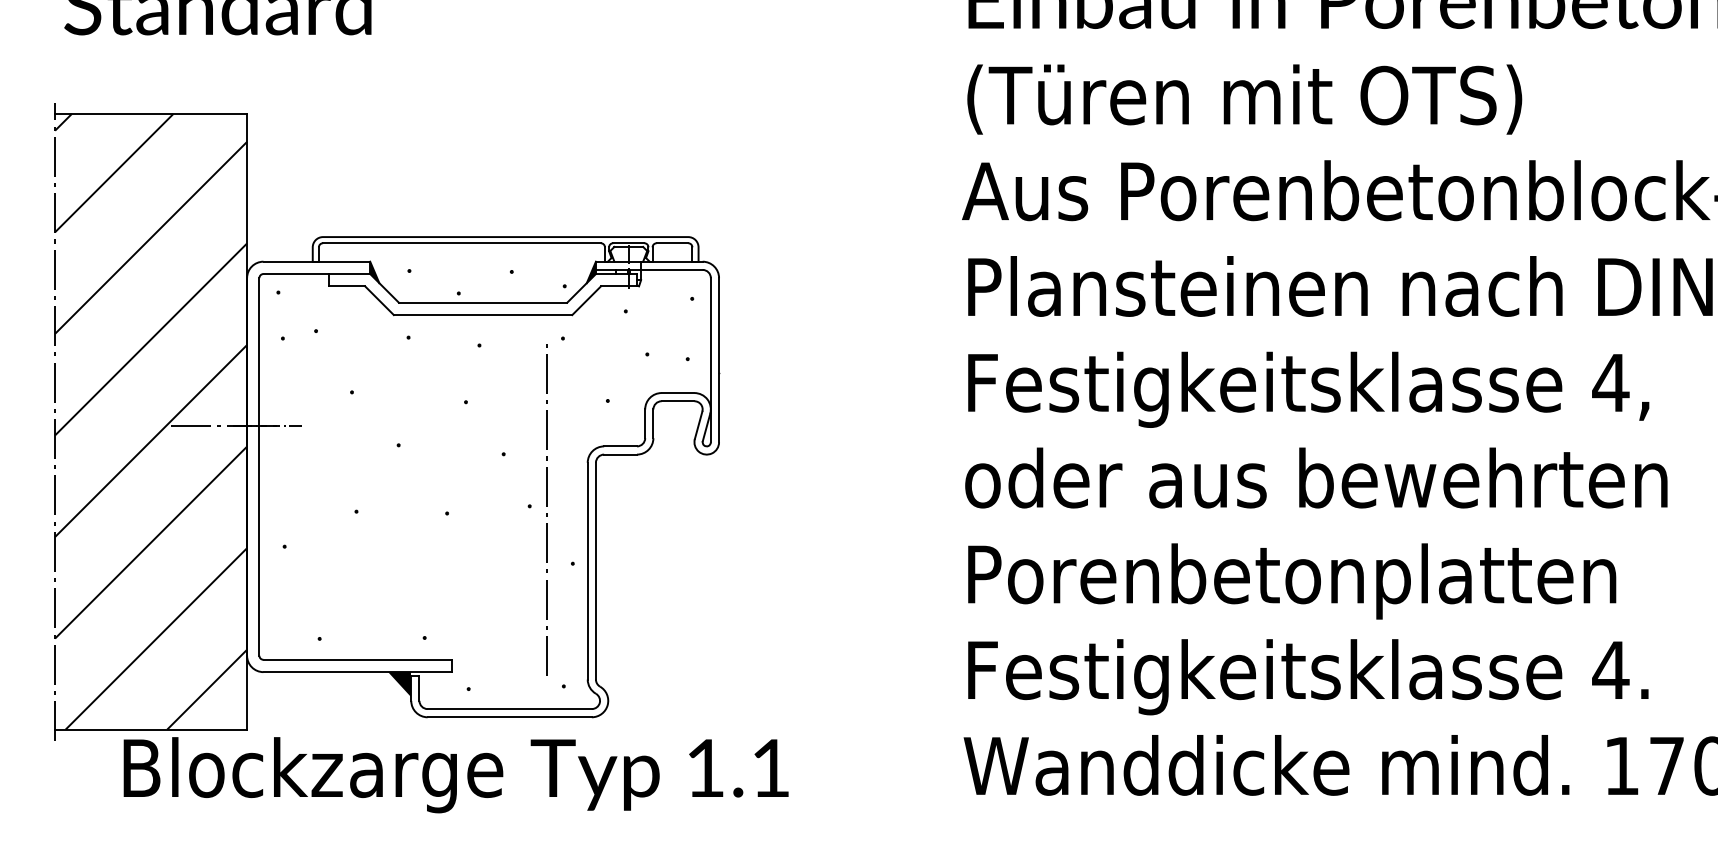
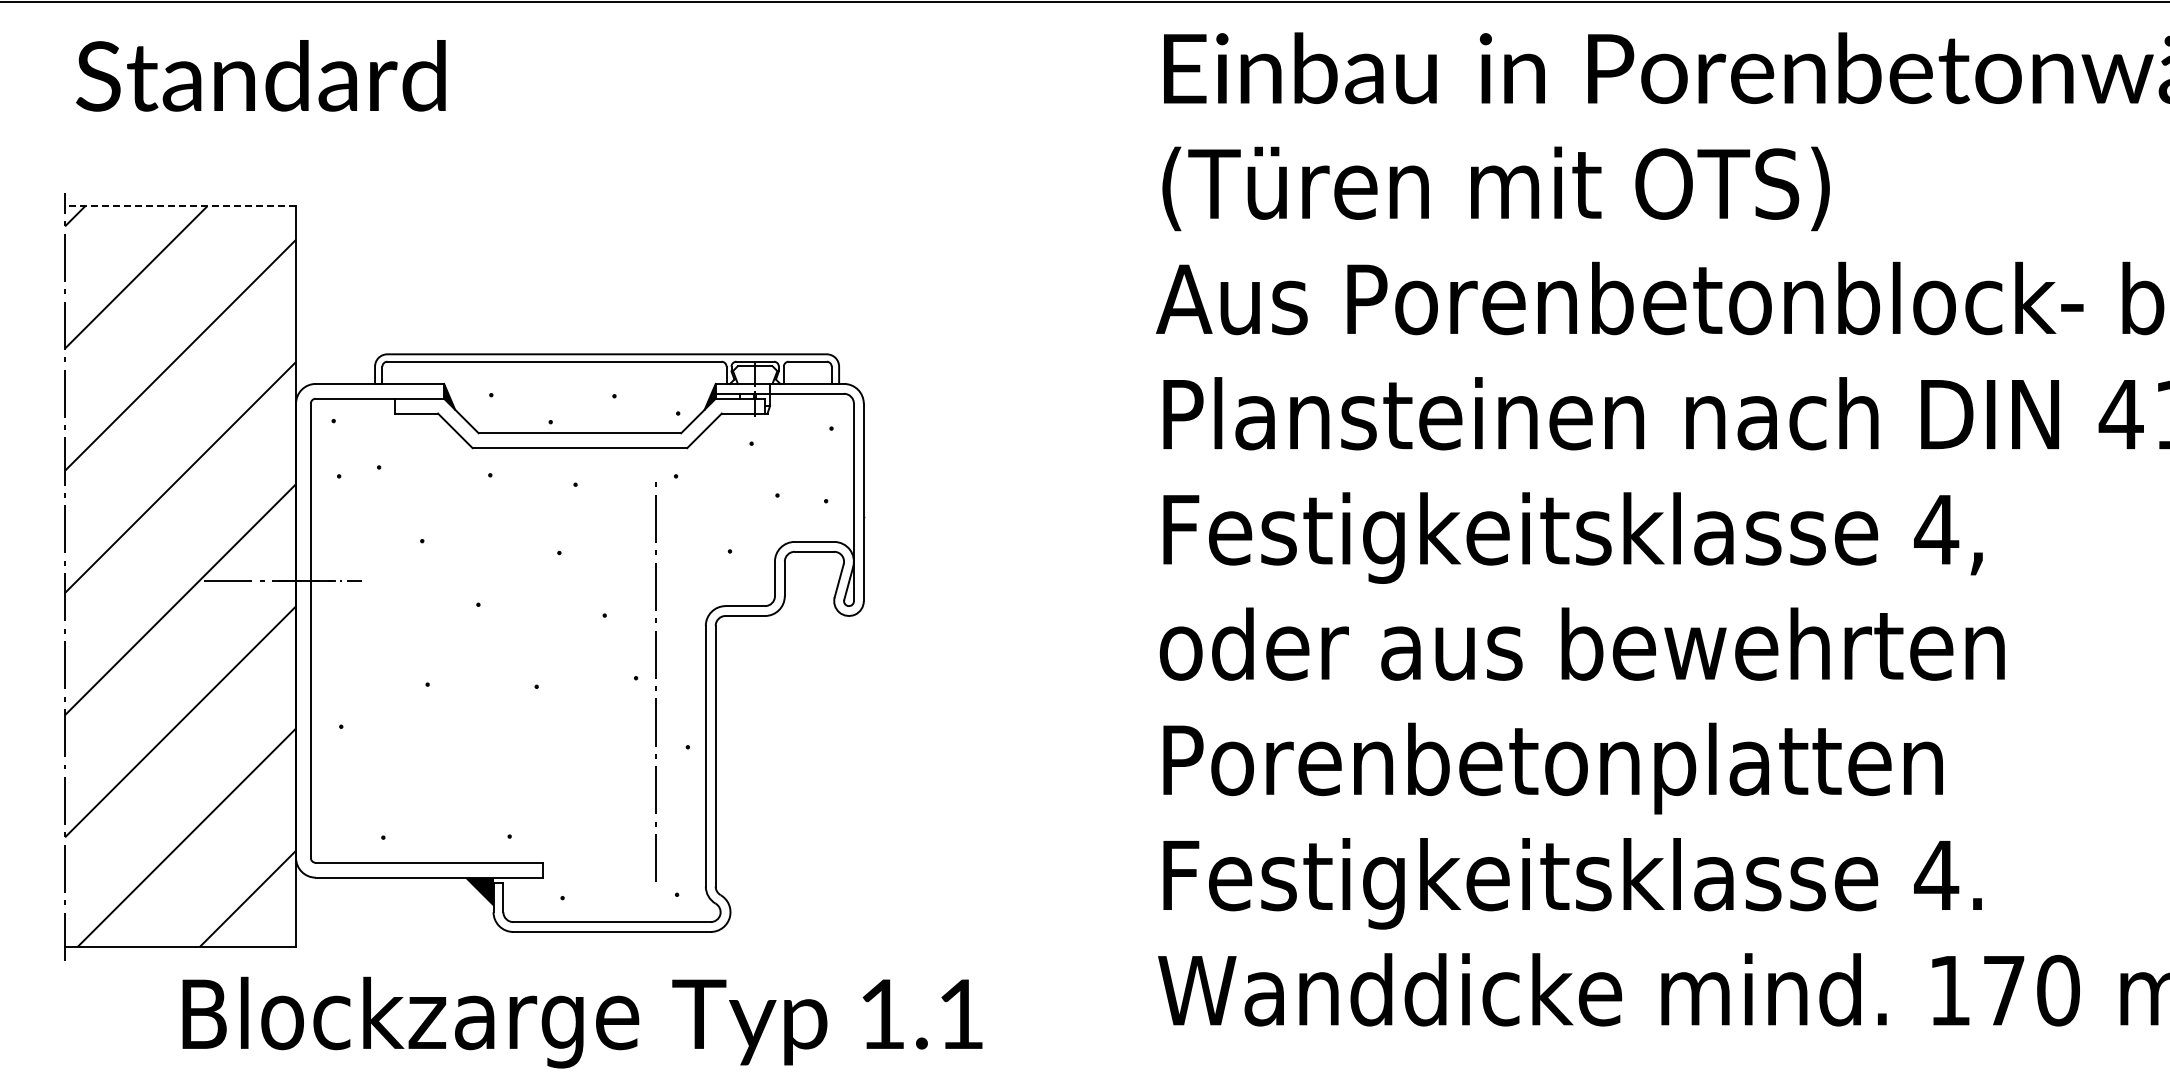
line: (151, 114) -> (180, 206), solid -> dashed
text: (456, 775) -> (582, 1022), moved

